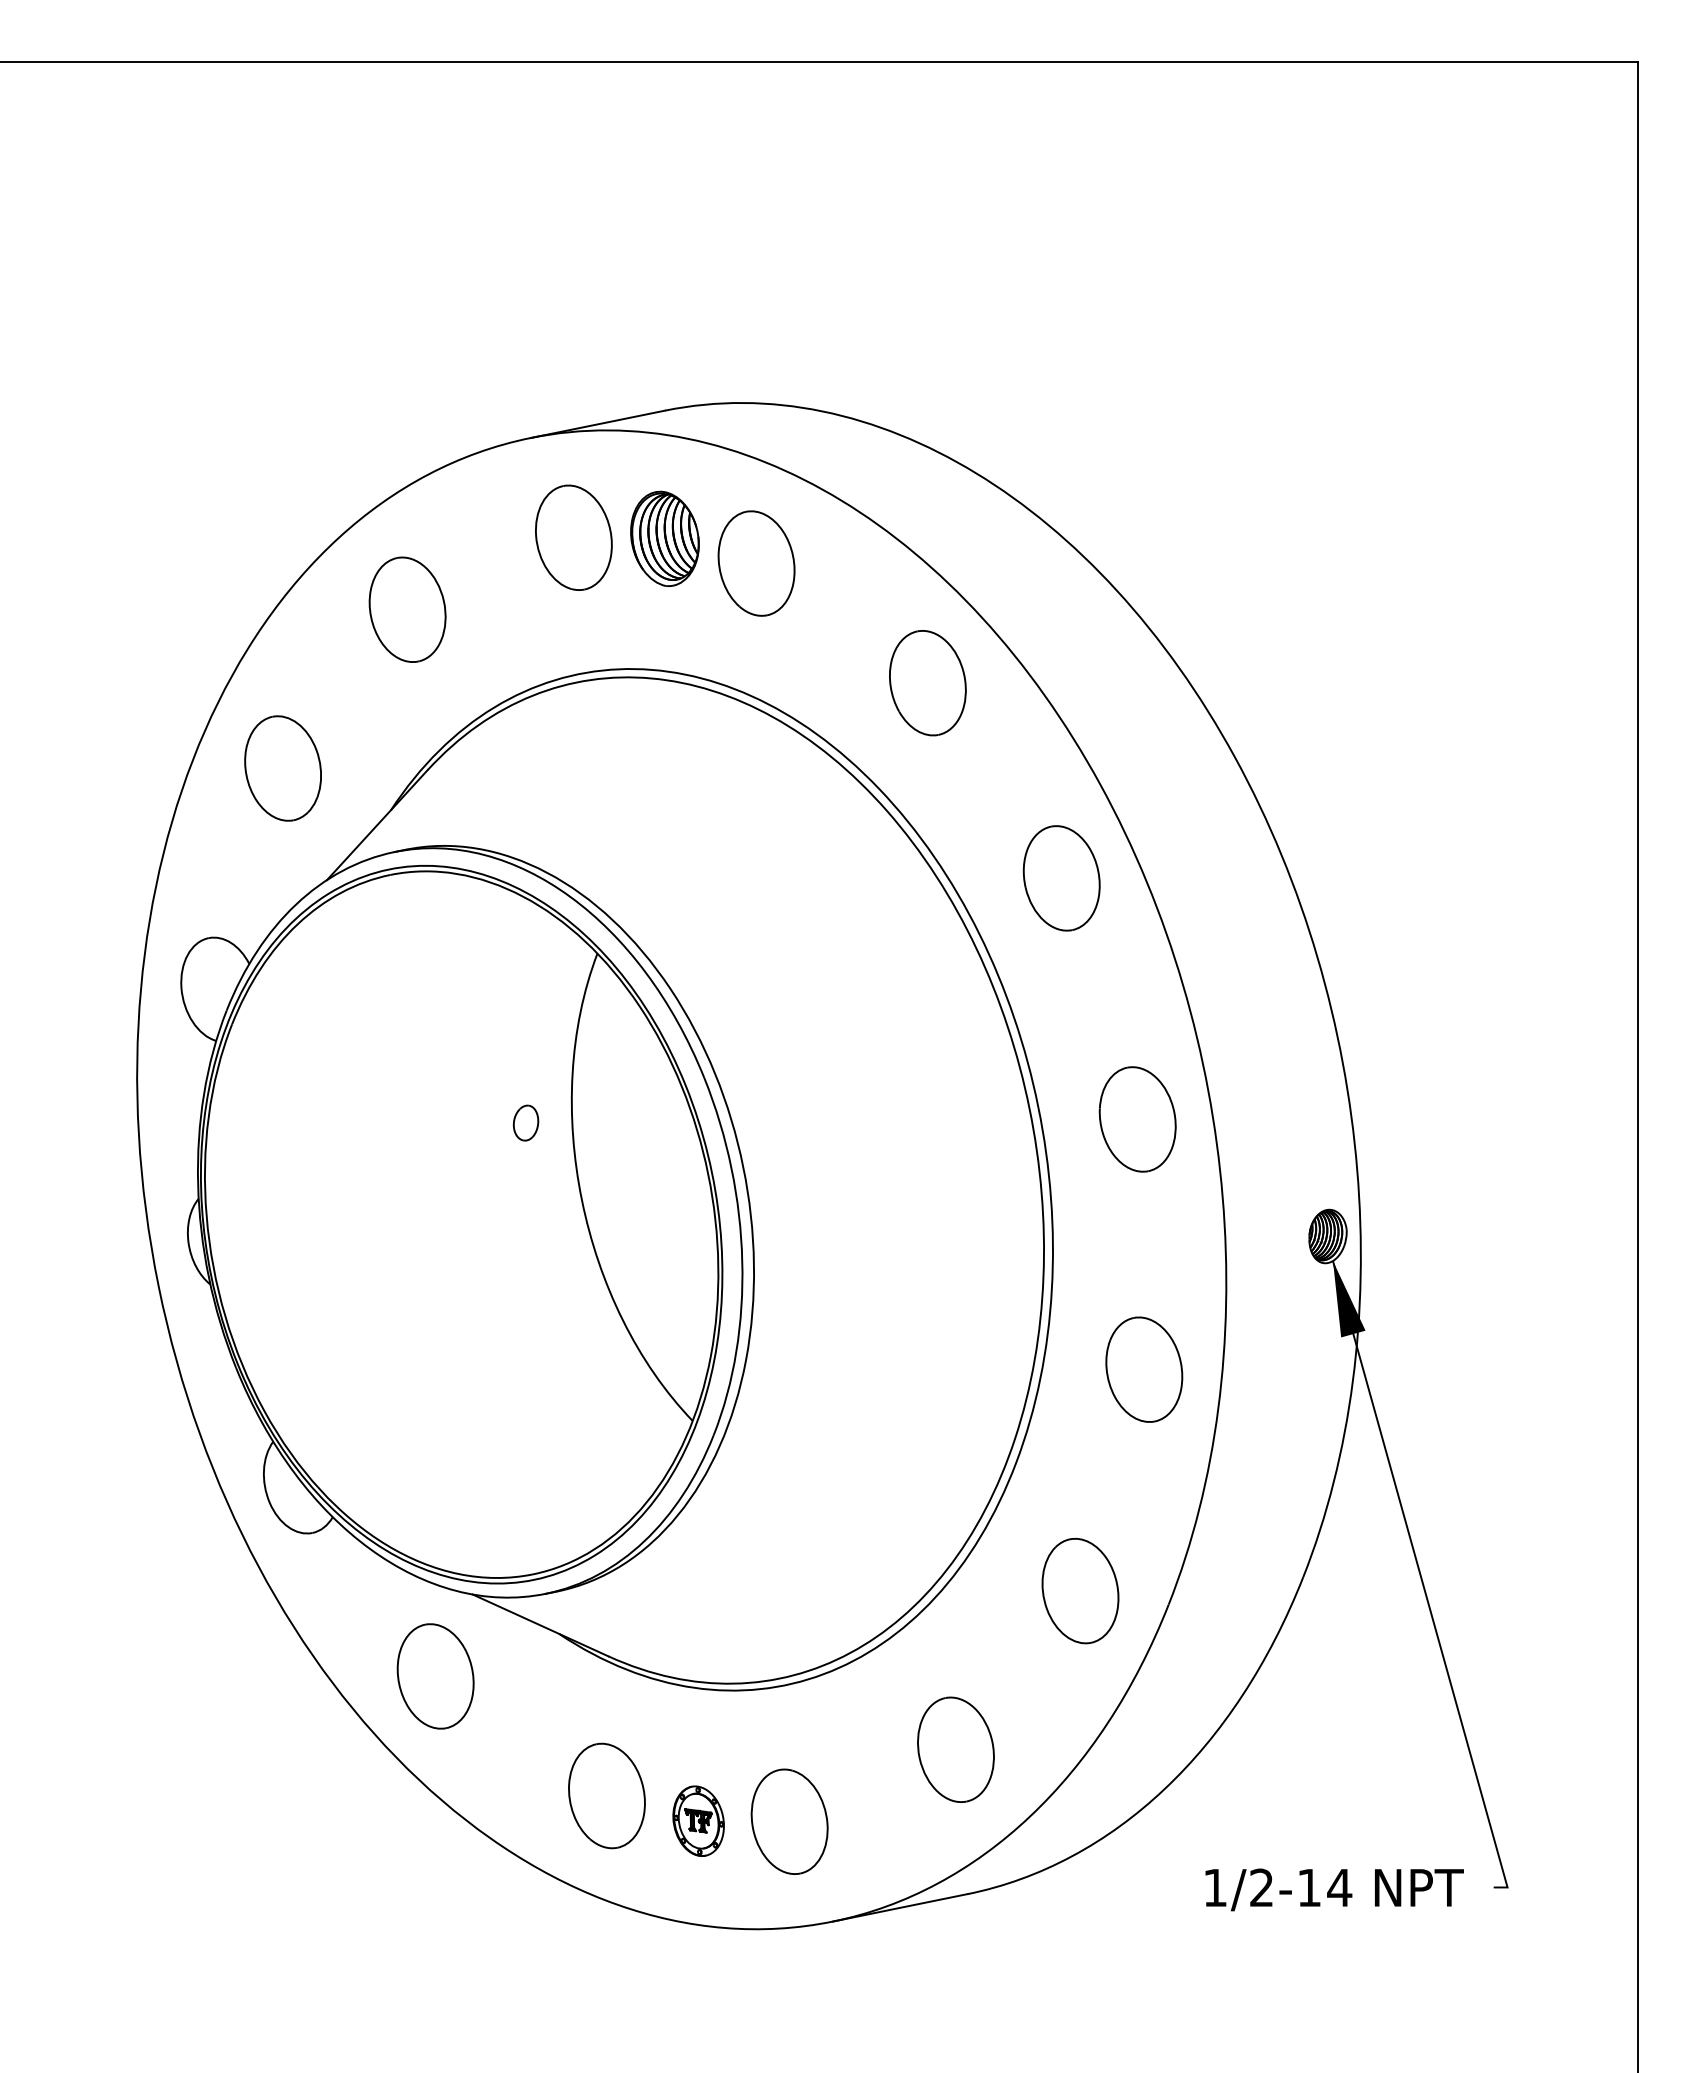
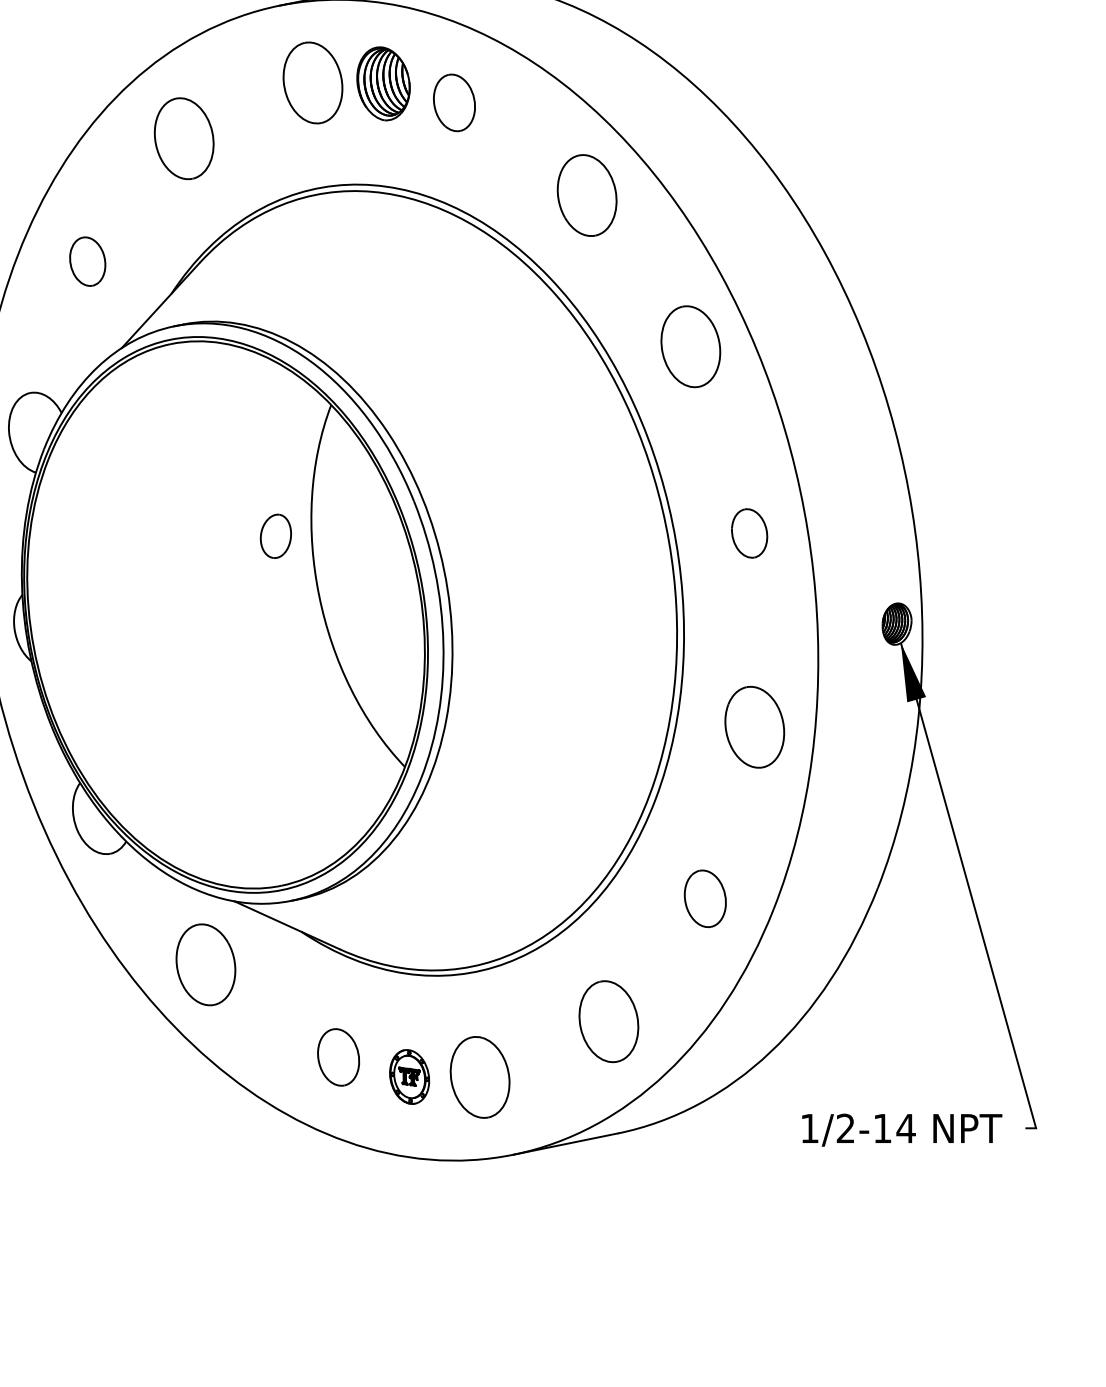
part: (756, 563) -> (454, 102), size x0.7
part: (282, 768) -> (87, 261), size x0.6
part: (1137, 1119) -> (749, 533), size x0.6
part: (525, 1122) -> (275, 535), size x1.6
part: (1080, 1591) -> (705, 899), size x0.7
part: (606, 1795) -> (338, 1057), size x0.7

